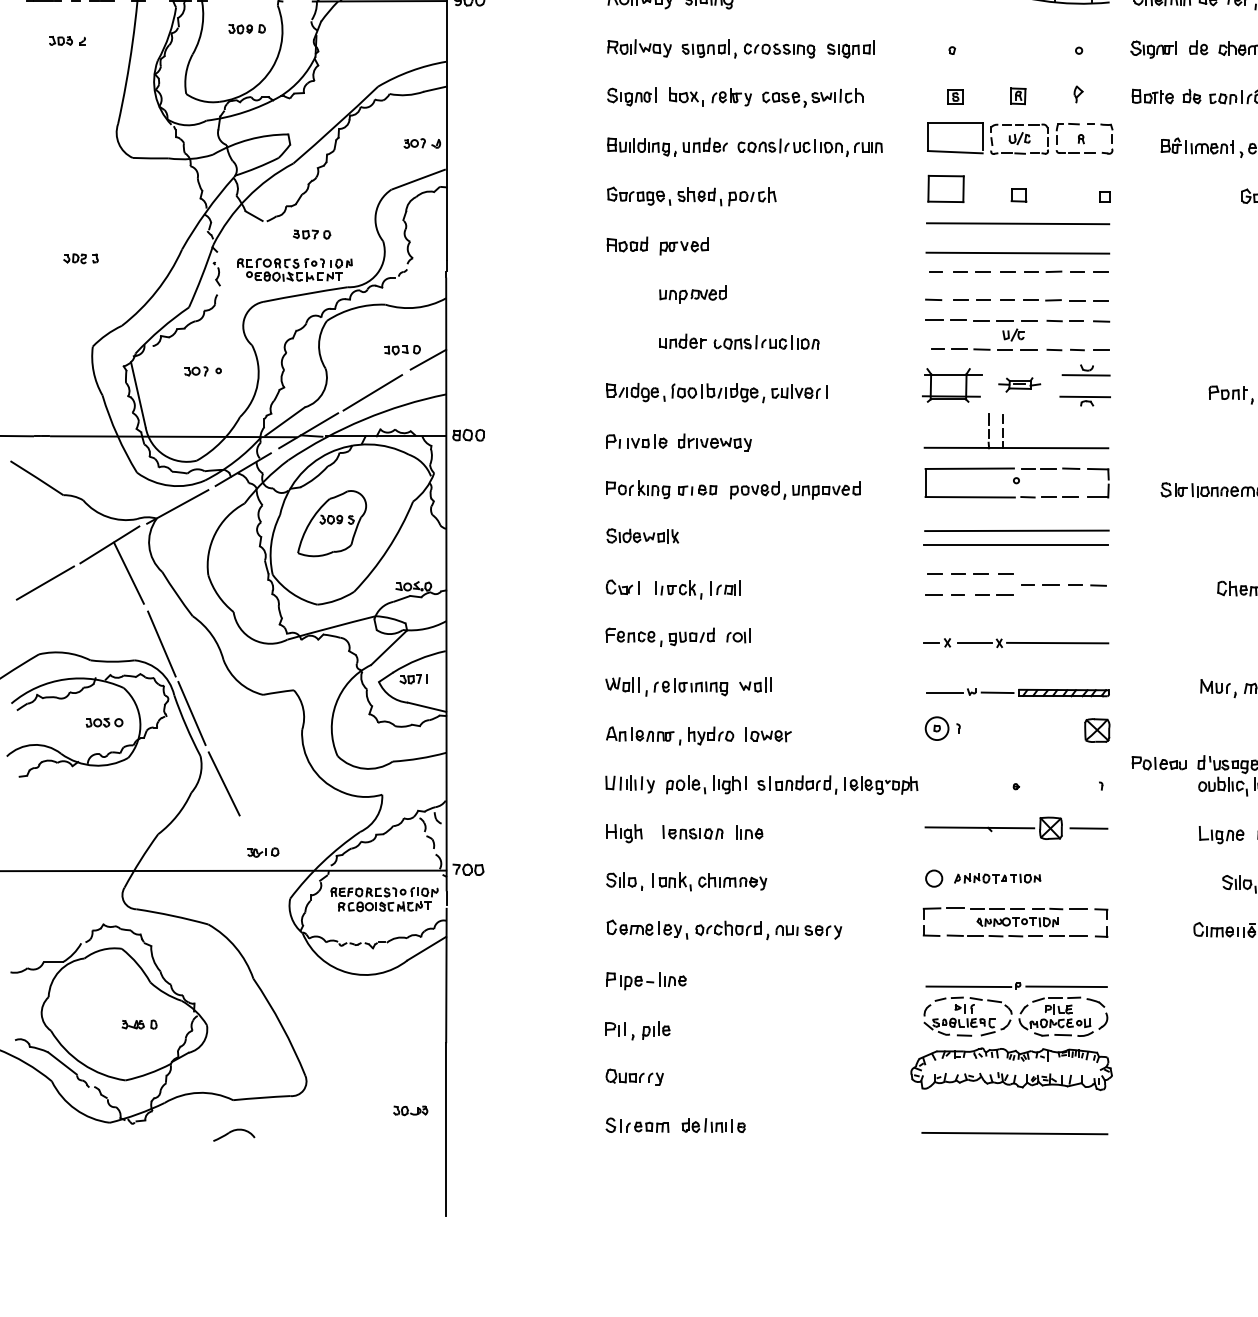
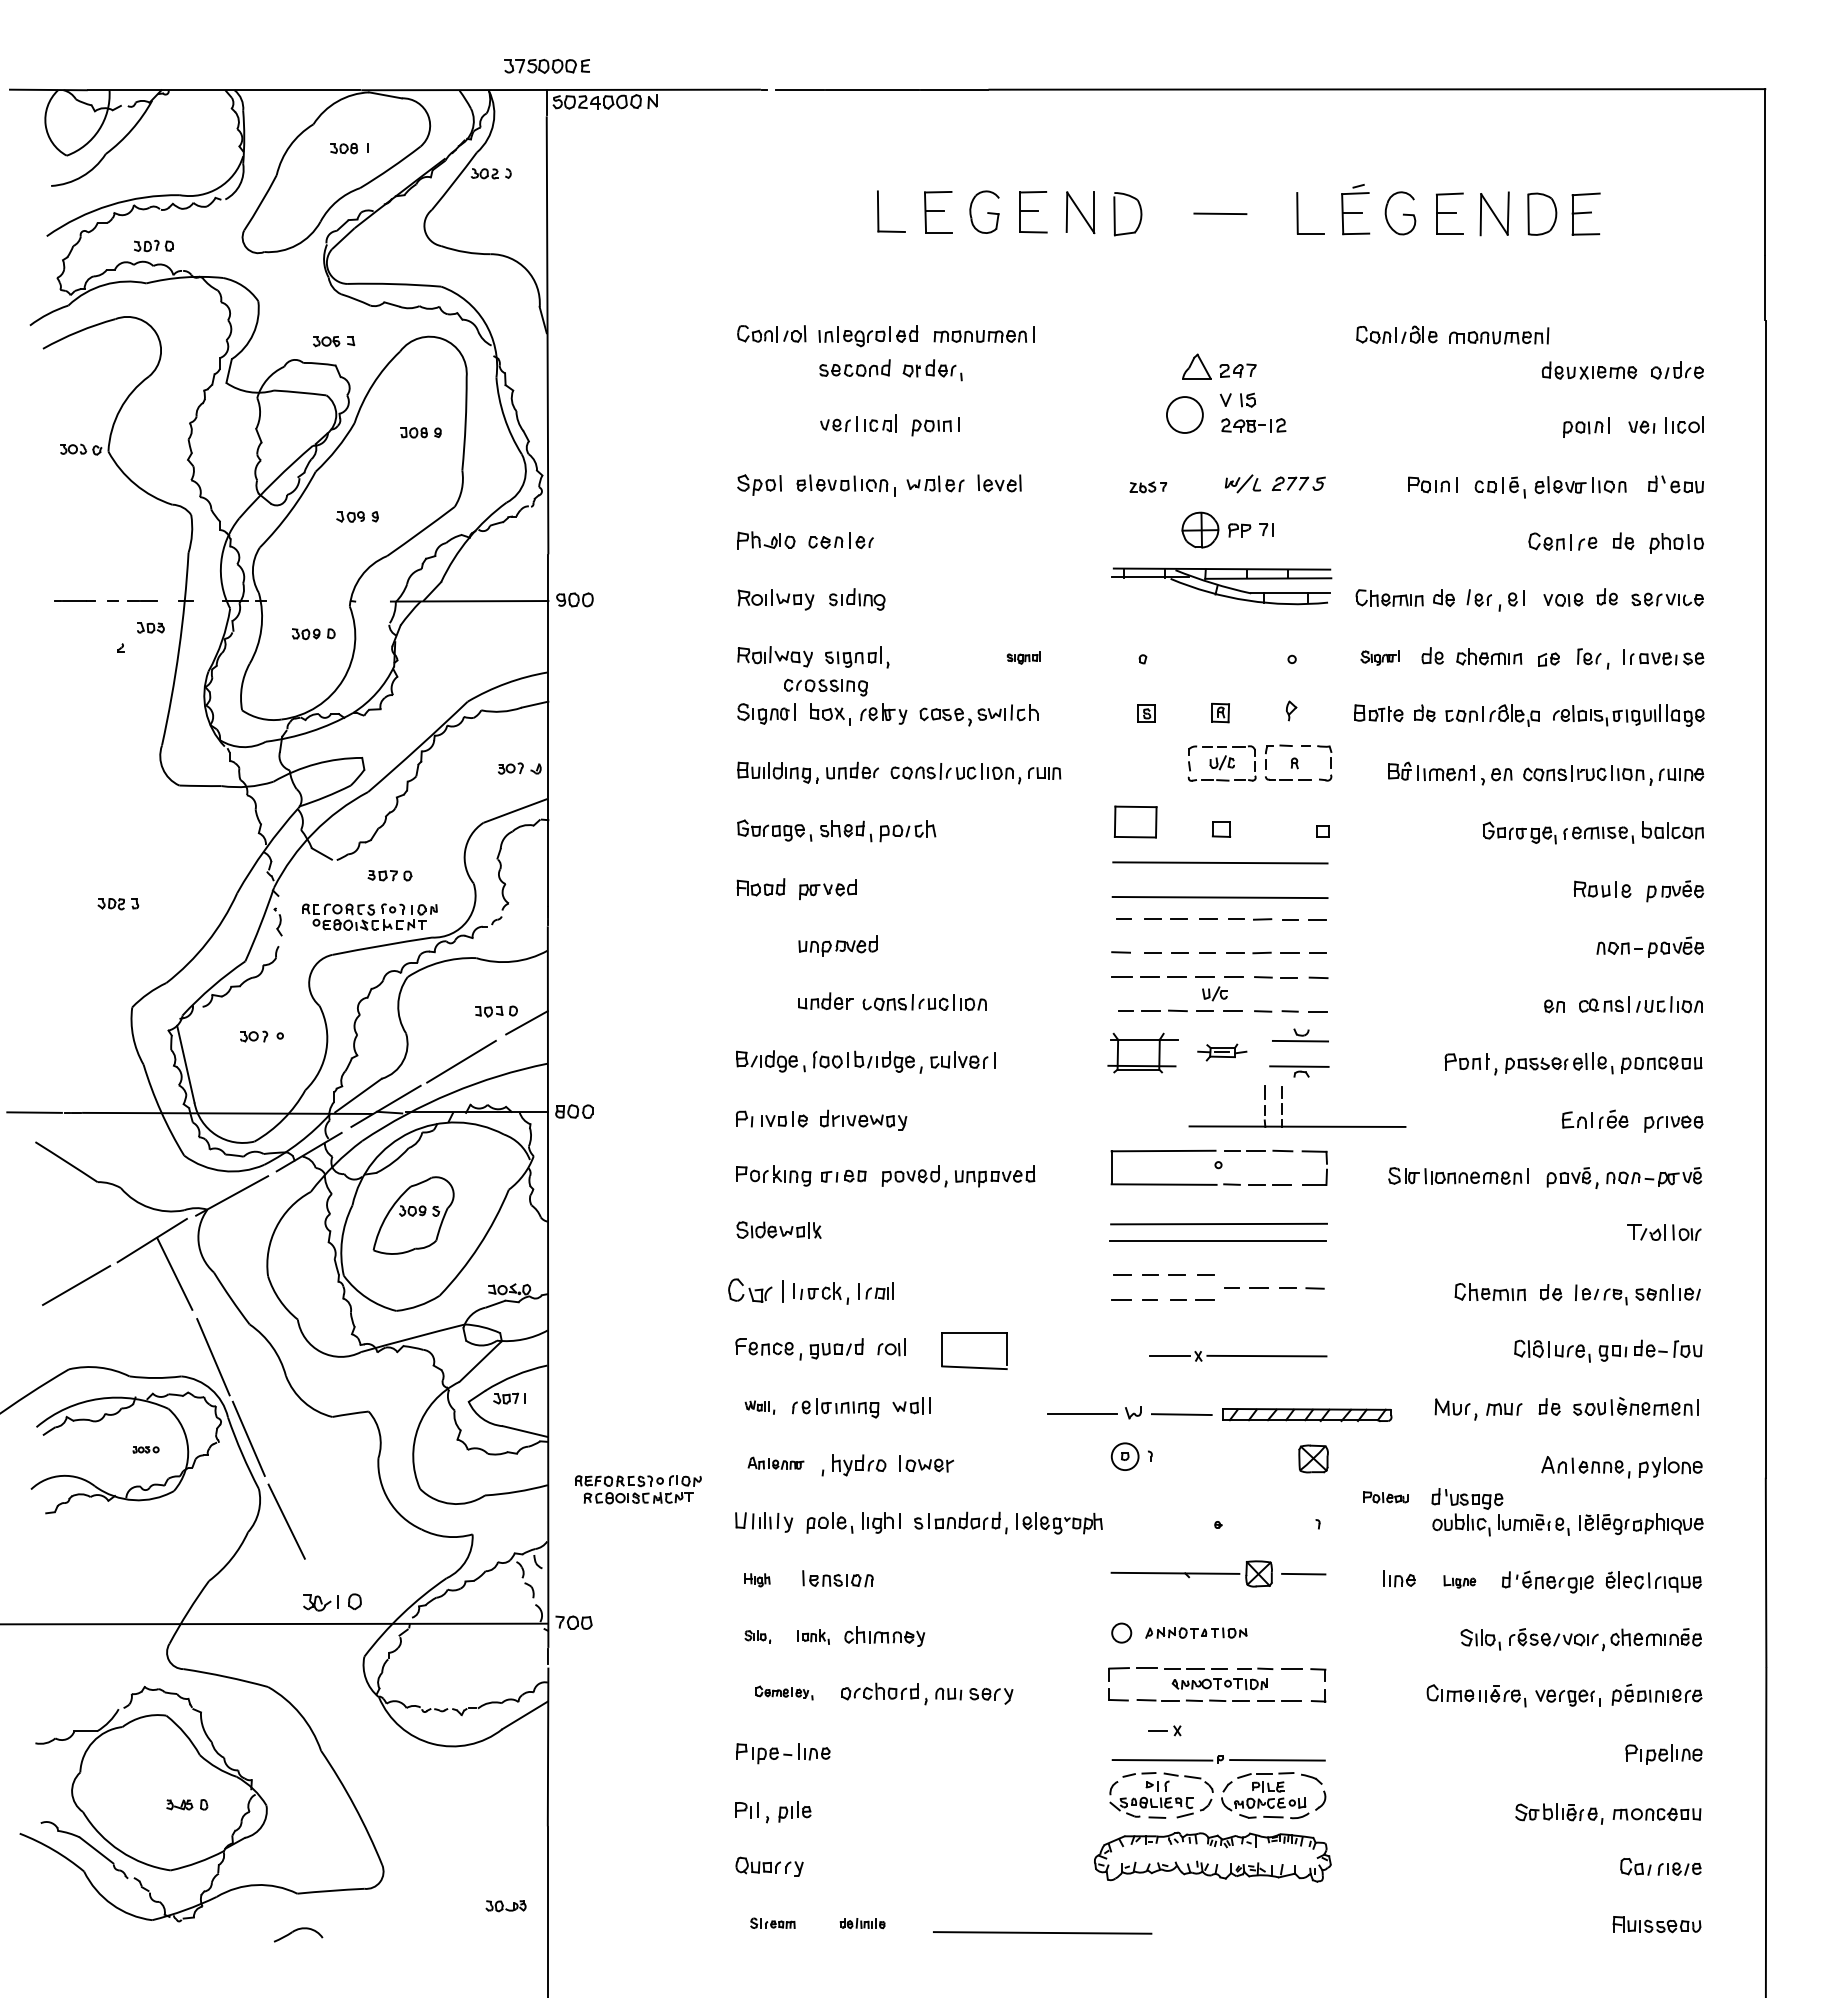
part: (60, 40) -> (150, 627), moved
part: (850, 49) -> (1023, 657), size x0.6
part: (1153, 49) -> (1379, 657), size x0.7
part: (779, 50) -> (825, 687), moved
part: (955, 151) -> (974, 1366), moved
part: (1003, 430) -> (1282, 1106), moved
part: (622, 587) -> (755, 1290), size x1.4
part: (936, 642) -> (1164, 1730), moved
part: (626, 686) -> (759, 1407), size x0.6
part: (1018, 692) -> (1220, 1414), size x1.6
part: (104, 722) -> (145, 1449), size x0.6
part: (639, 734) -> (775, 1463), size x0.7
part: (1158, 763) -> (1385, 1497), size x0.7
part: (749, 832) -> (1399, 1578), moved
part: (624, 833) -> (757, 1580), size x0.6
part: (1221, 834) -> (1459, 1581), size x0.6
part: (263, 852) -> (332, 1602), size x1.6
part: (624, 881) -> (757, 1636), size x0.6
part: (672, 881) -> (813, 1636), size x0.7
part: (384, 899) -> (638, 1489), moved
part: (647, 929) -> (784, 1692), size x0.6
part: (637, 1125) -> (772, 1923), size x0.6
part: (713, 1125) -> (862, 1923), size x0.6
line: (1014, 1133) -> (1042, 1932), moved

